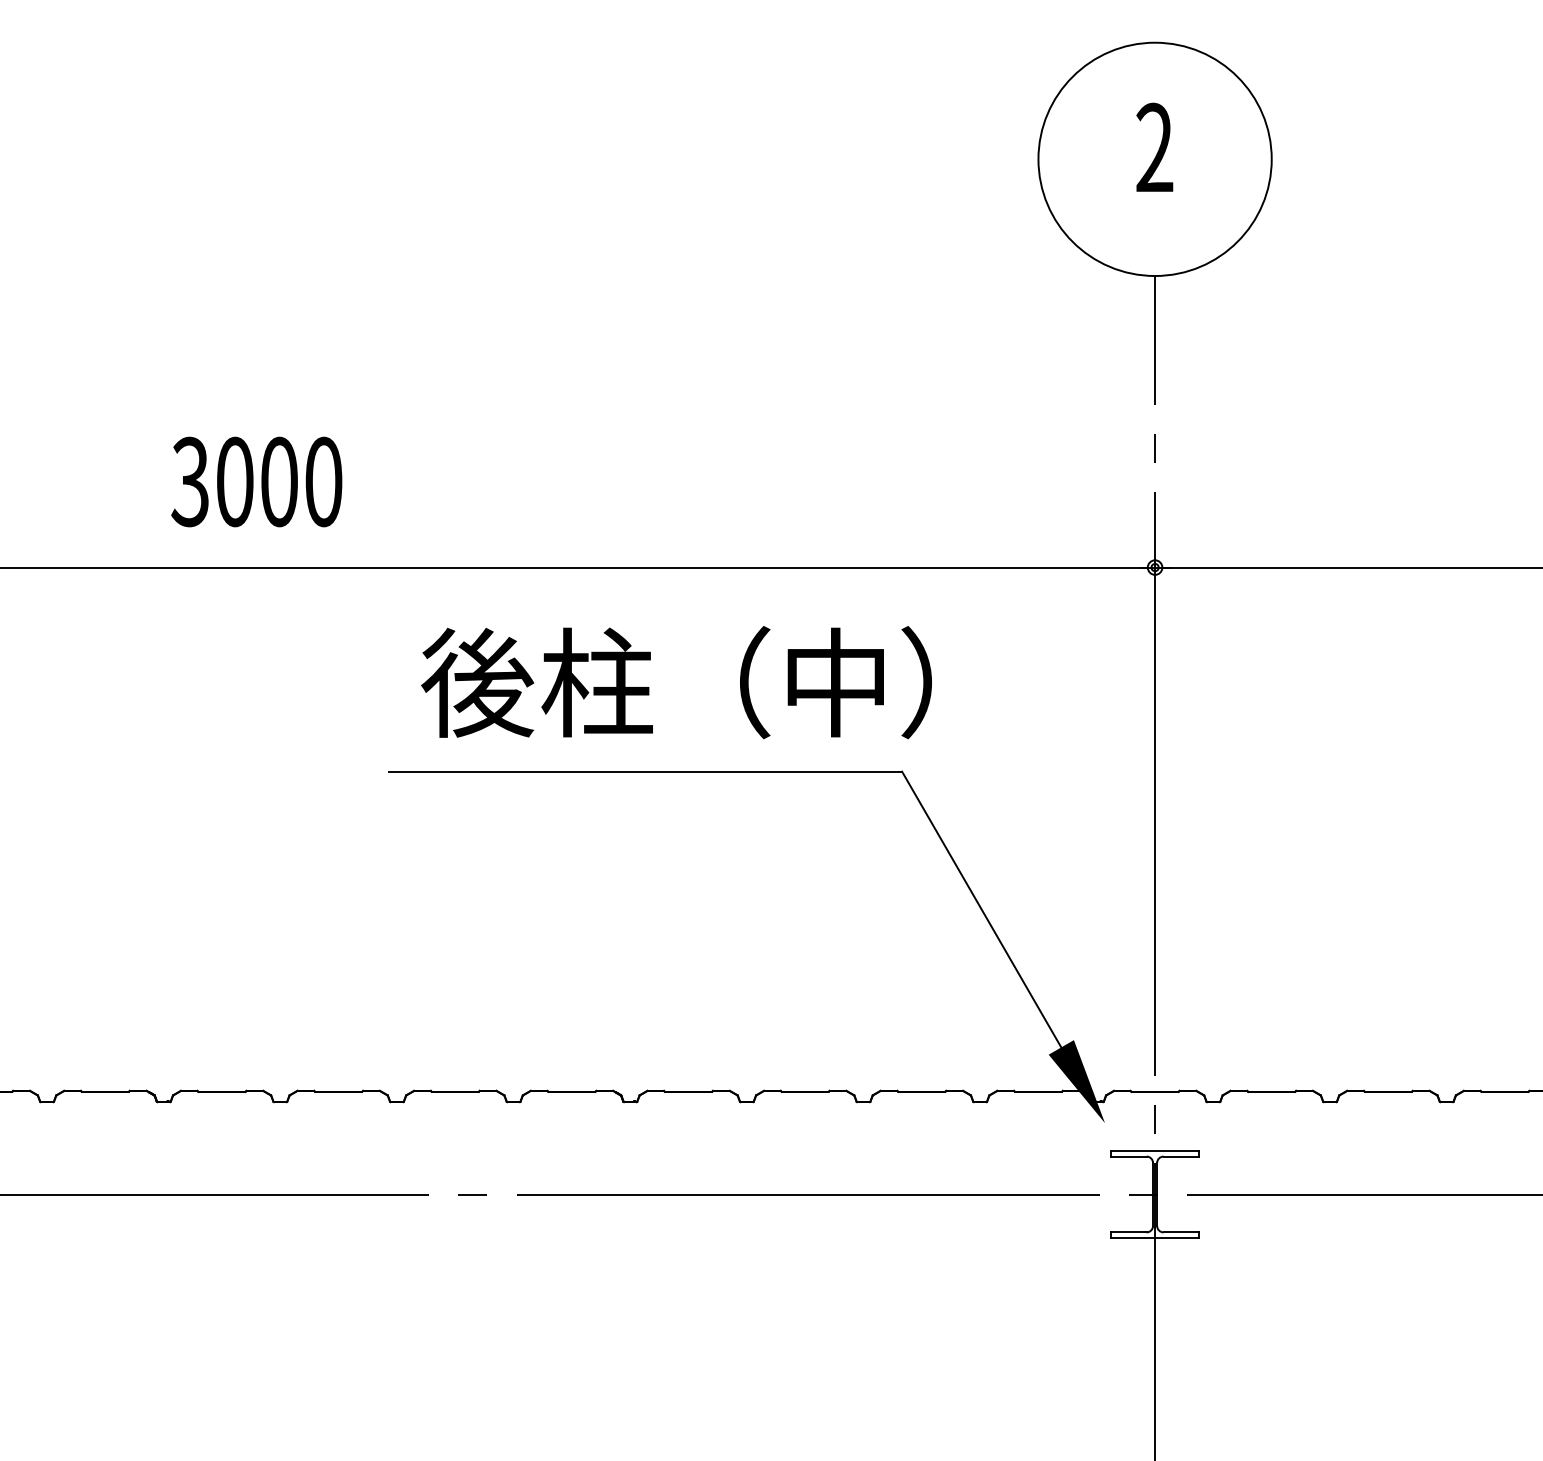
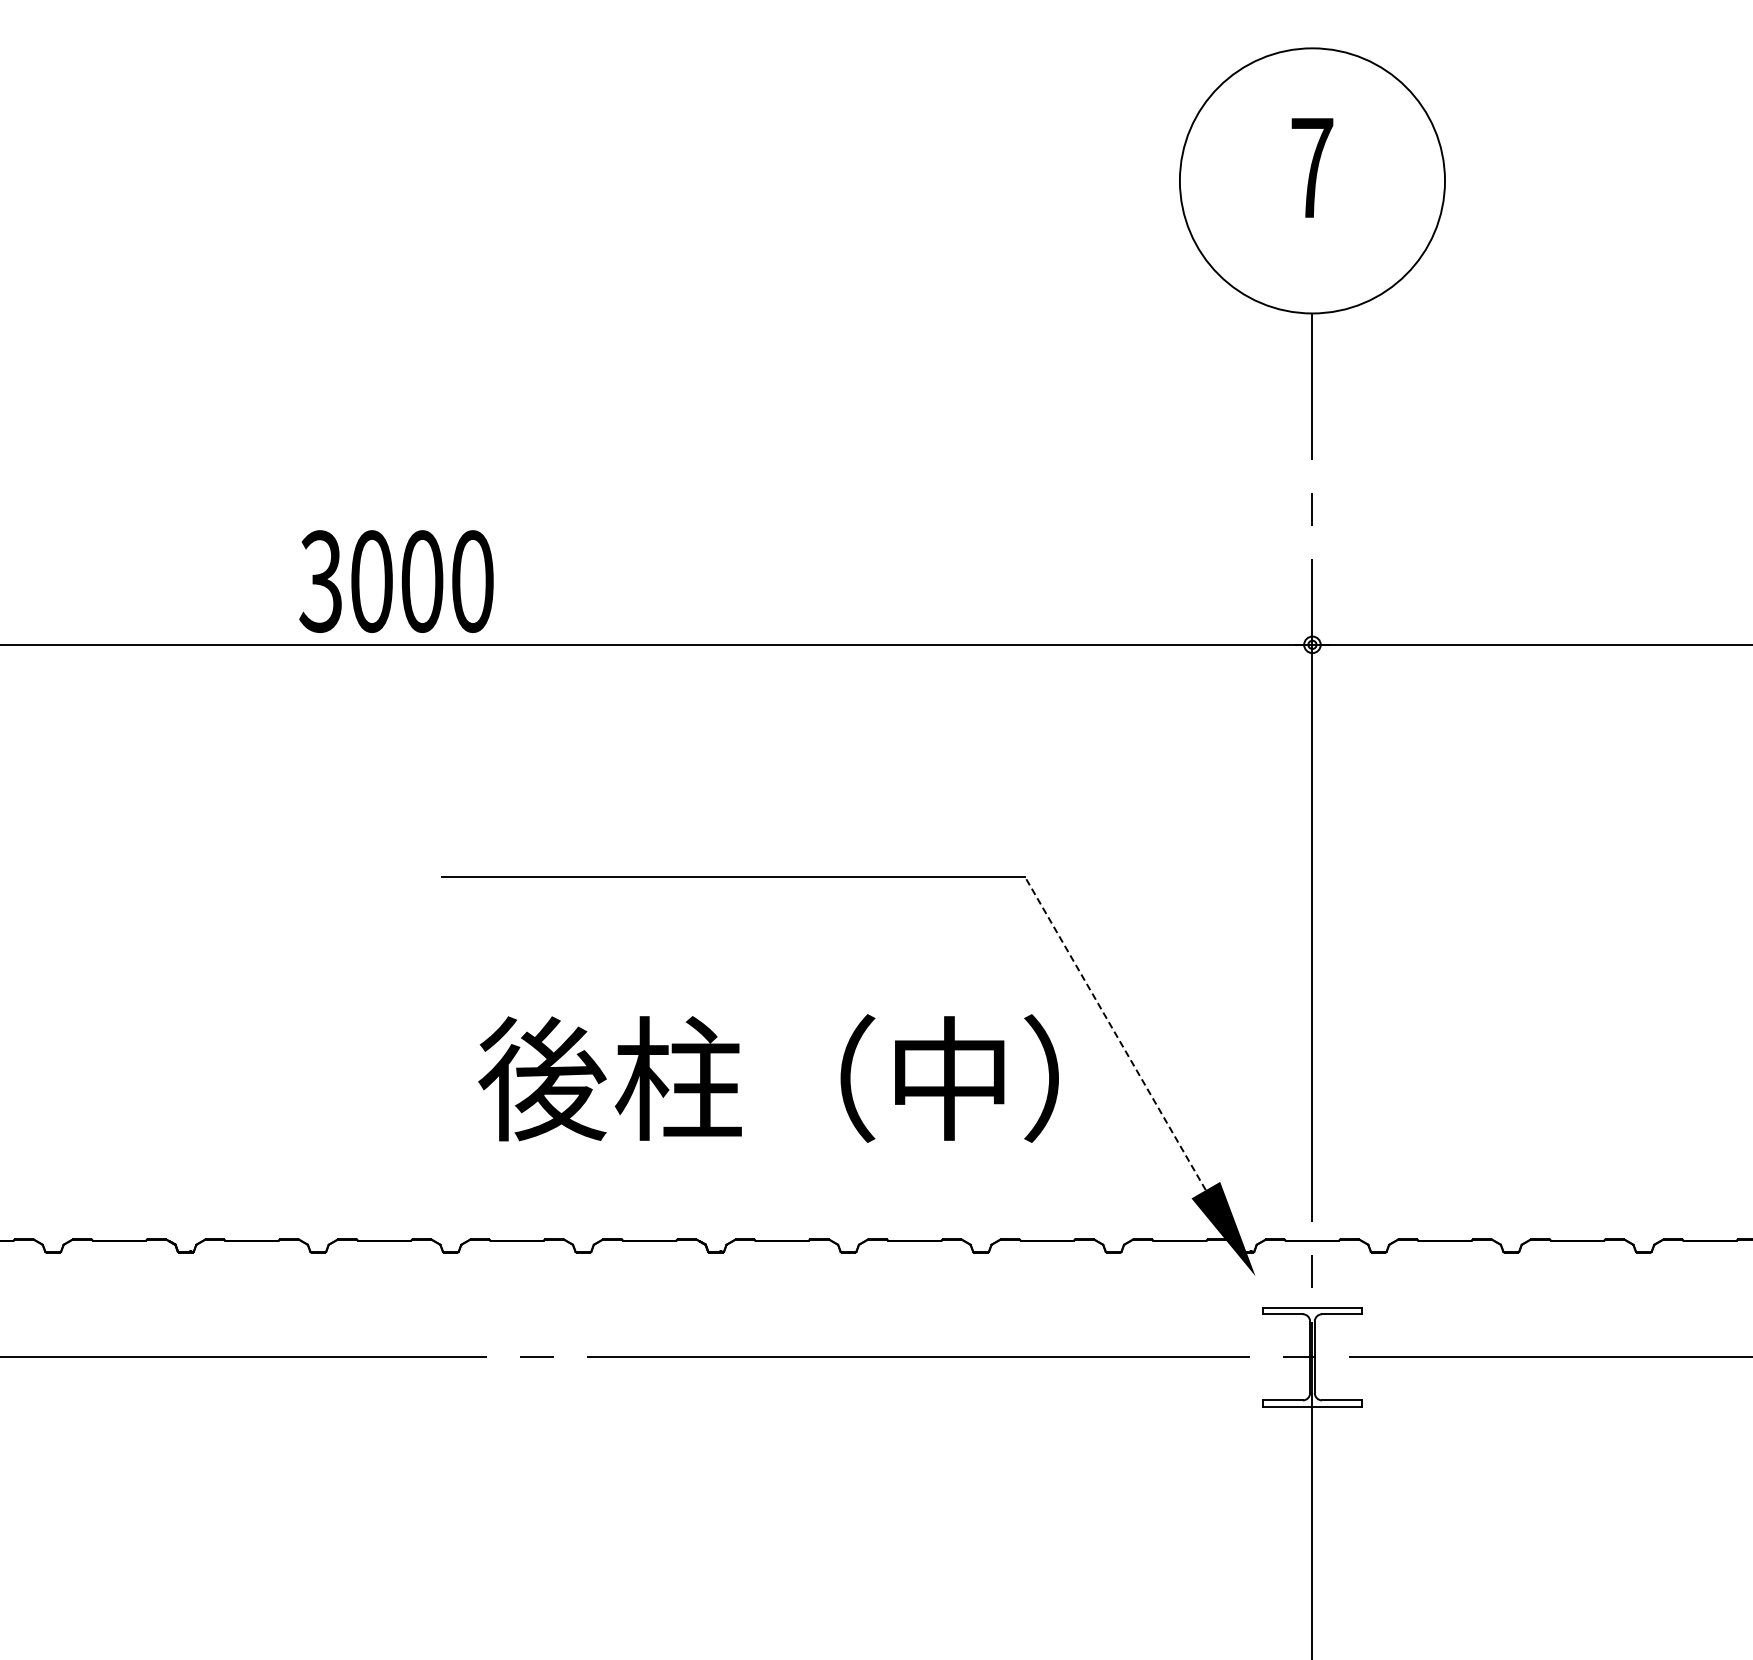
text: (1155, 146) -> (1312, 166), 2 -> 7
text: (256, 481) -> (396, 581), moved
text: (676, 682) -> (768, 1078), moved
line: (981, 909) -> (1115, 1033), solid -> dashed

